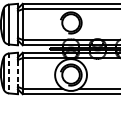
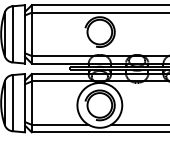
line: (8, 73) -> (12, 103), dashed -> solid
line: (18, 73) -> (25, 103), dashed -> solid

